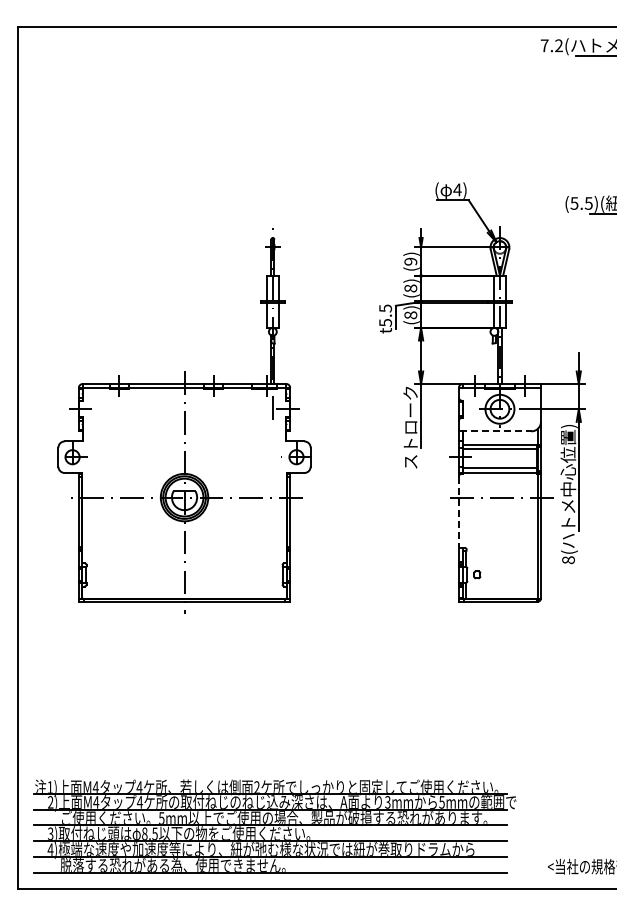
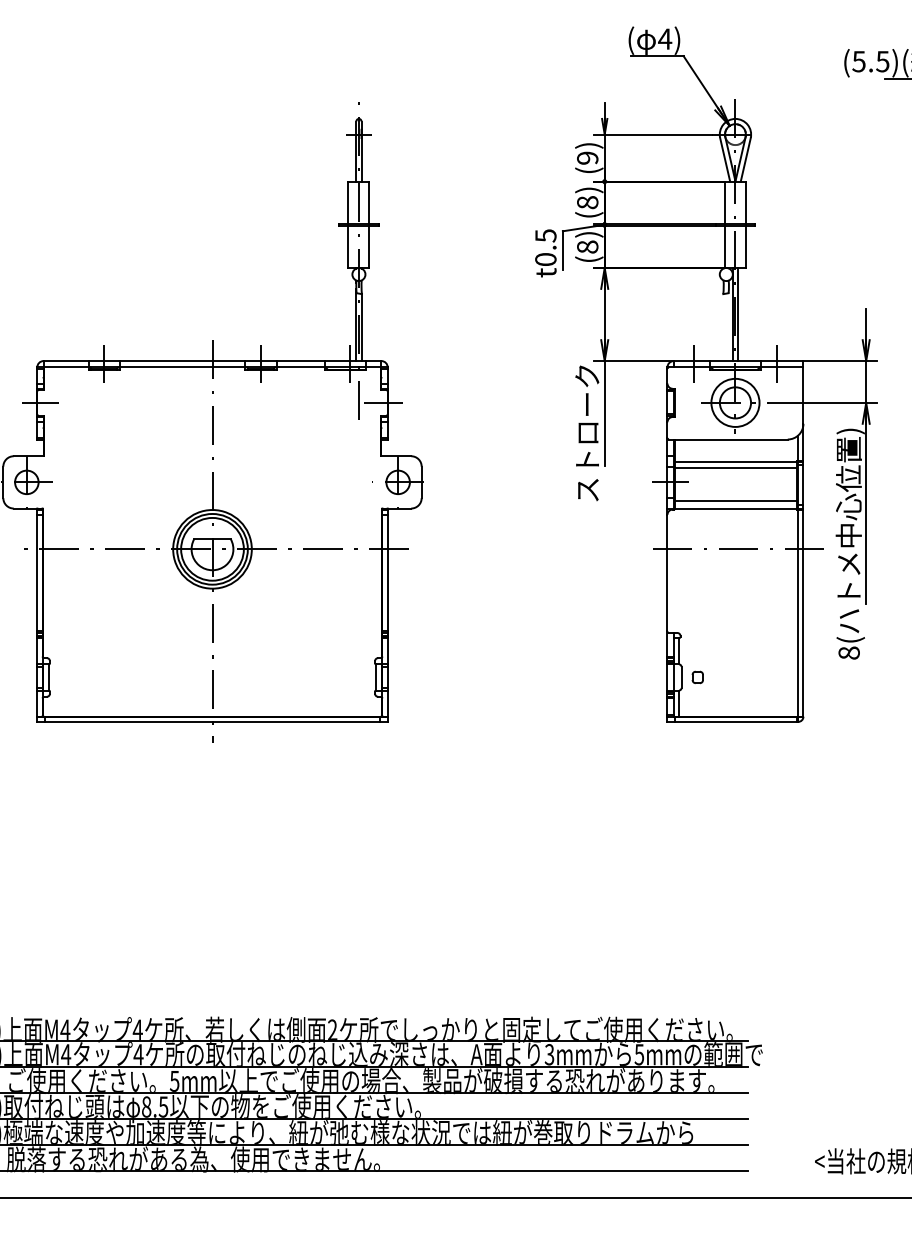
text: (385, 322) -> (545, 258), t5.5 -> t0.5
line: (495, 431) -> (728, 439), dashed -> solid
line: (458, 512) -> (666, 574), dashed -> solid

